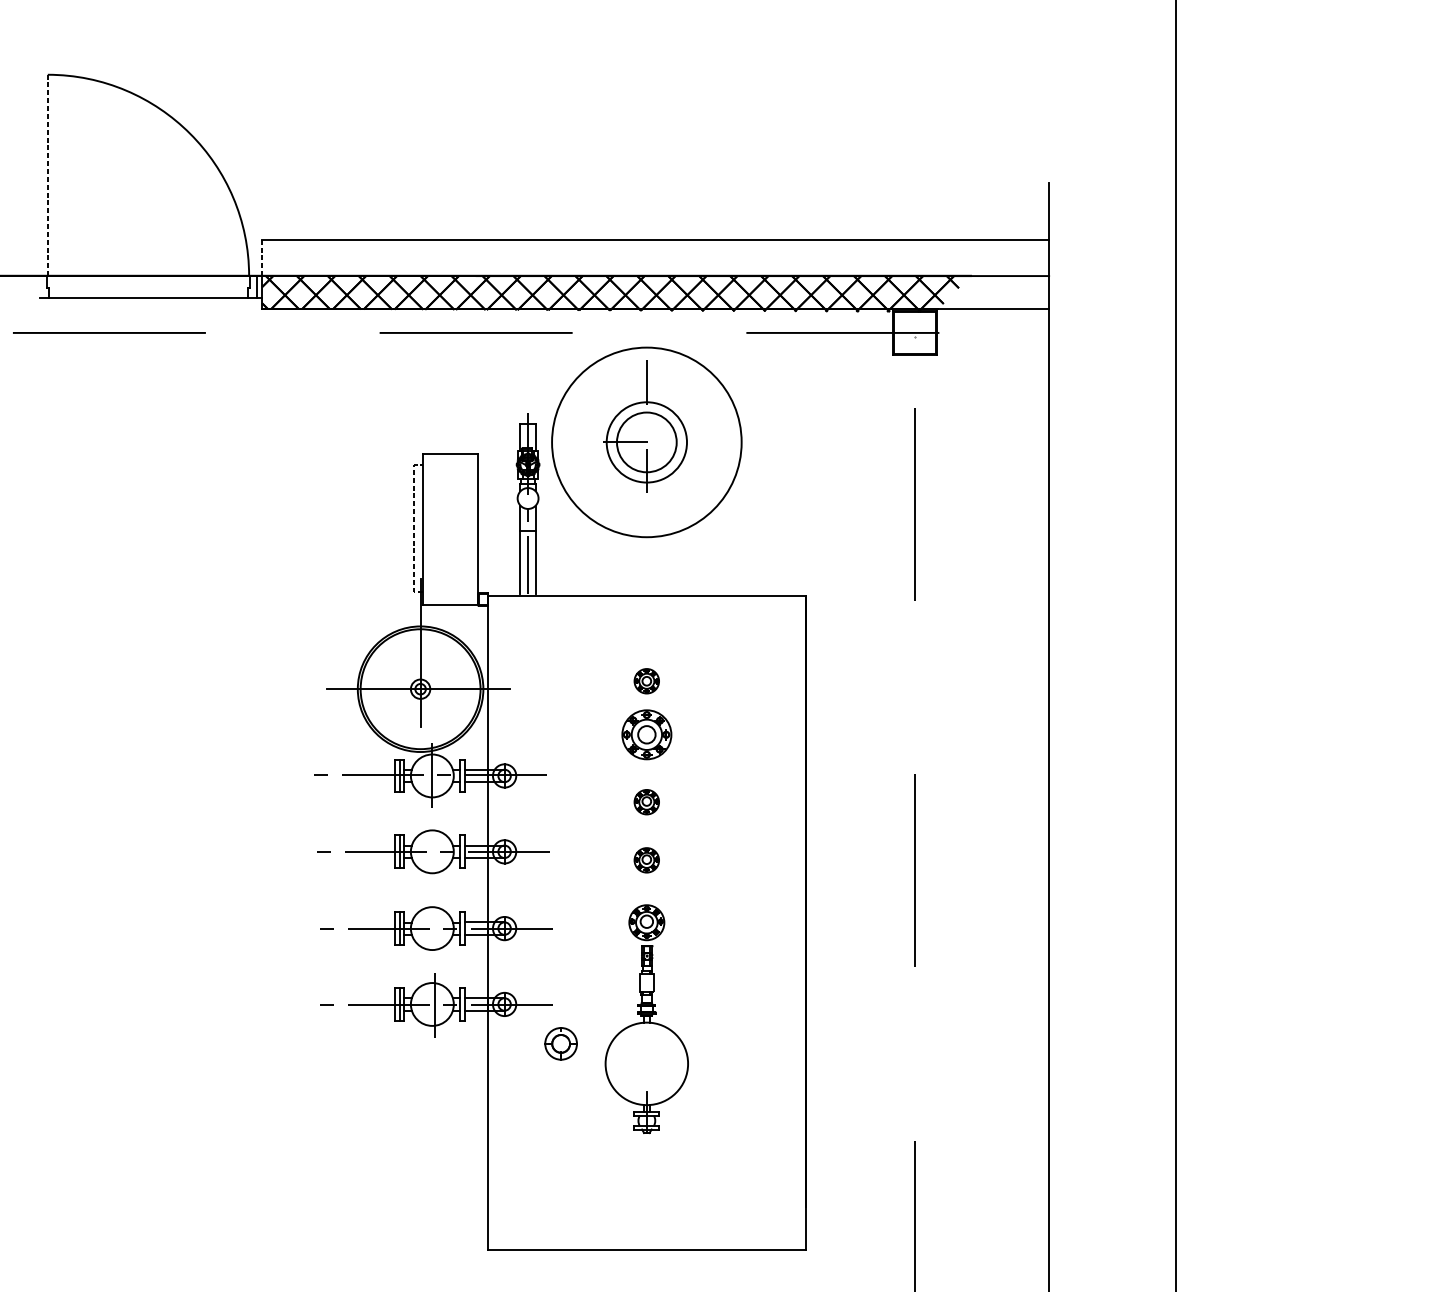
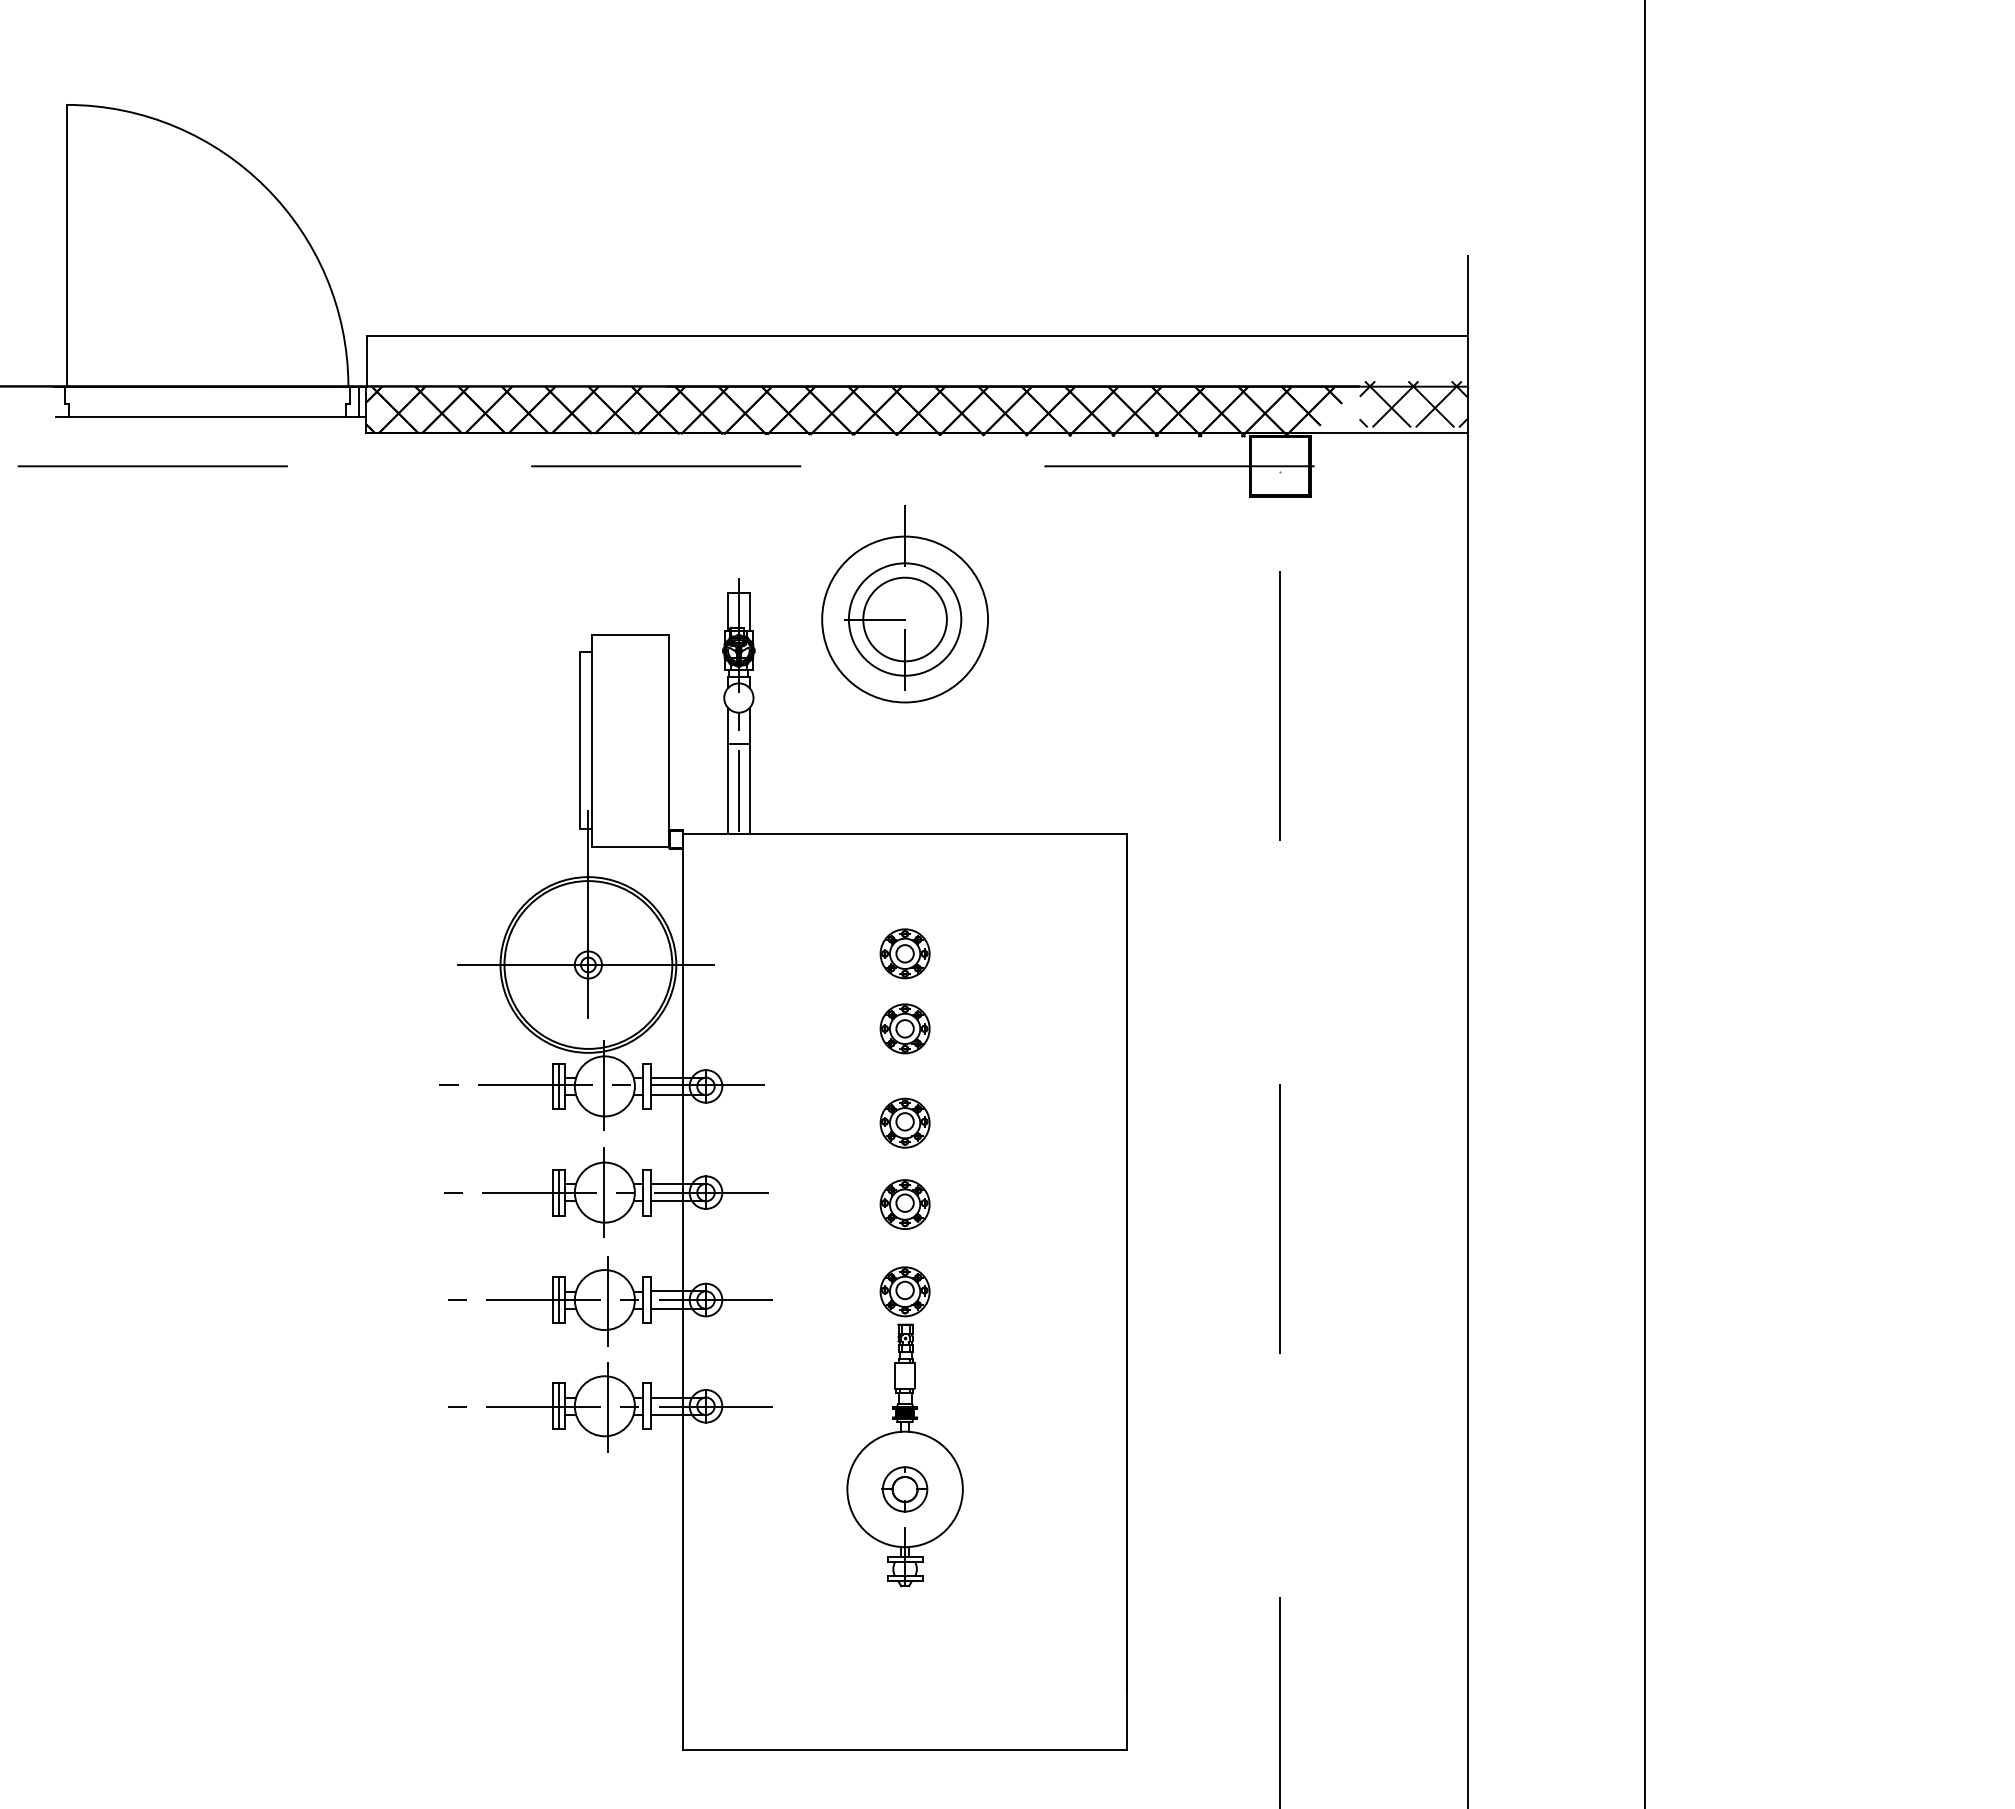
line: (47, 175) -> (66, 245), dashed -> solid
line: (262, 258) -> (366, 361), dashed -> solid
hatch: (1010, 288) -> (1413, 404), added
circle: (647, 442) -> (905, 619), size x0.62
line: (414, 528) -> (579, 740), dashed -> solid
part: (646, 681) -> (904, 953), size x1.43
part: (646, 734) -> (904, 1028), size x0.71
part: (646, 801) -> (904, 1122), size x1.43
line: (431, 851) -> (603, 1192), added
part: (646, 860) -> (904, 1204), size x1.43
line: (434, 928) -> (607, 1300), added
fill: (646, 1008) -> (904, 1412), added
part: (560, 1043) -> (904, 1489), moved

